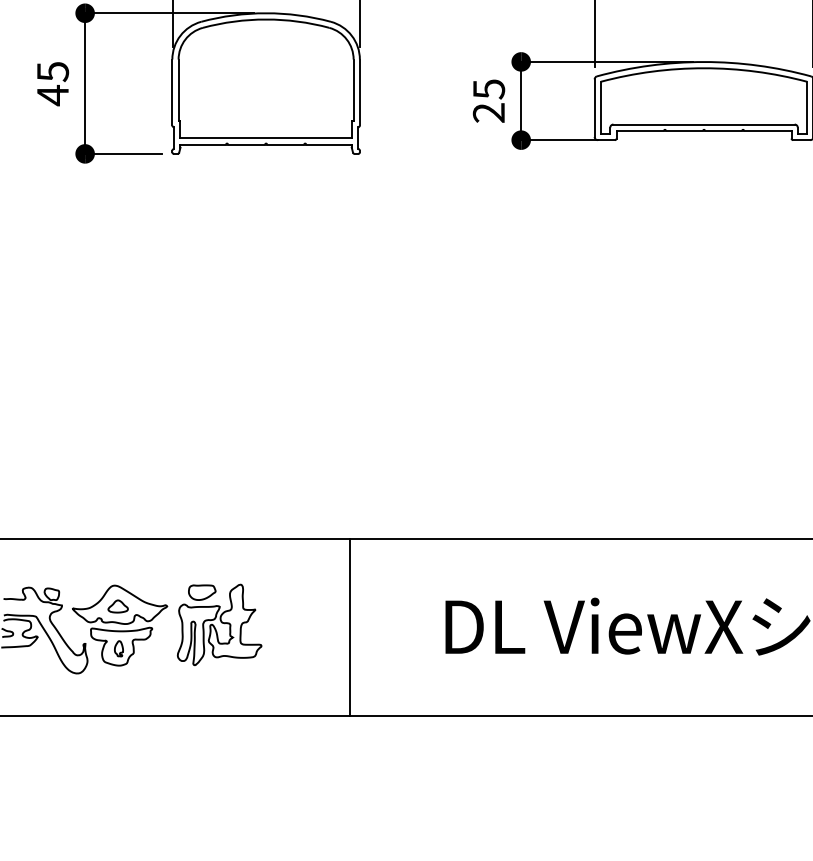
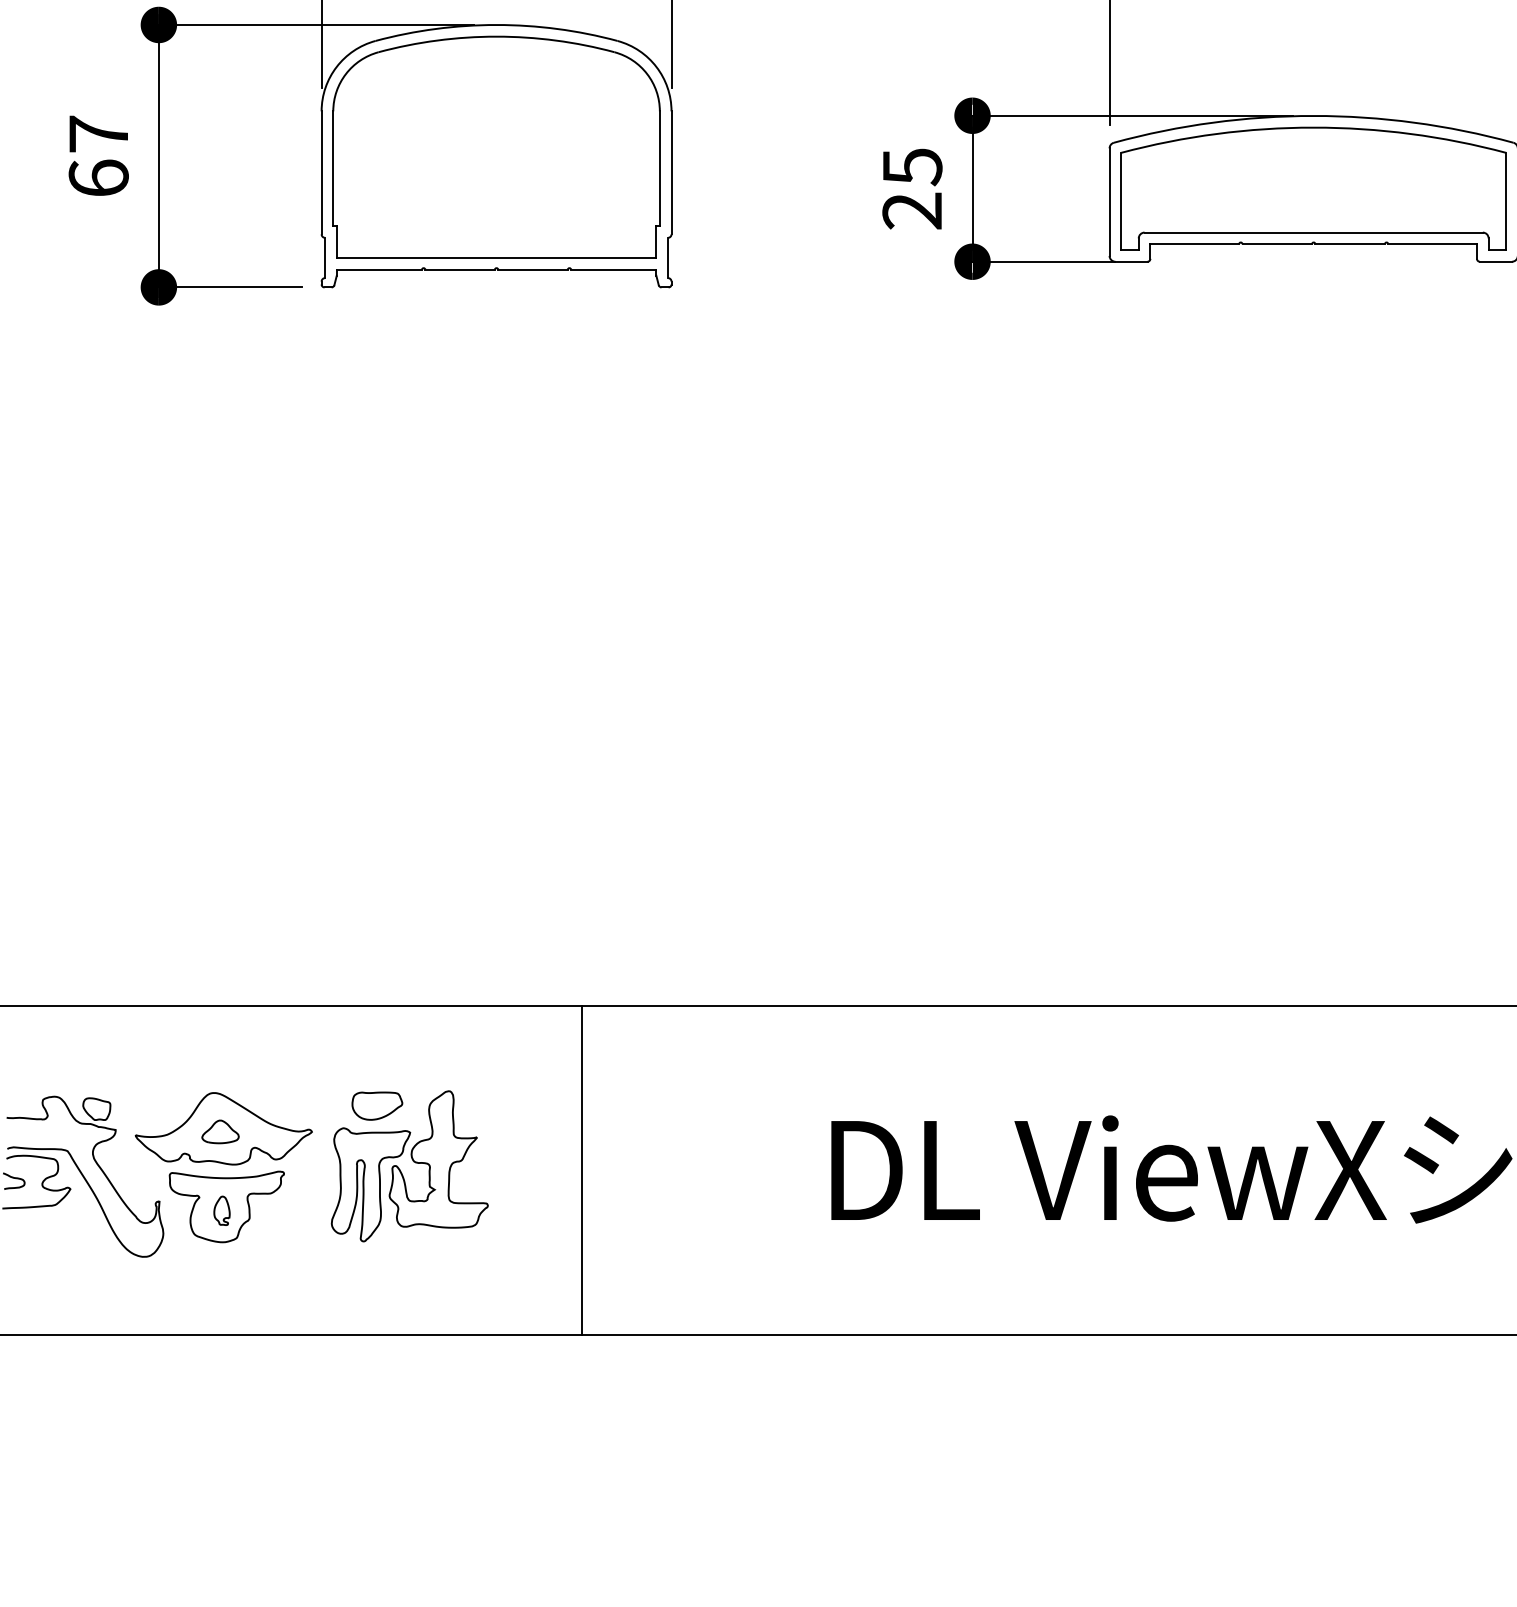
text: (52, 84) -> (97, 157), 45 -> 67
line: (349, 626) -> (581, 1169), moved

